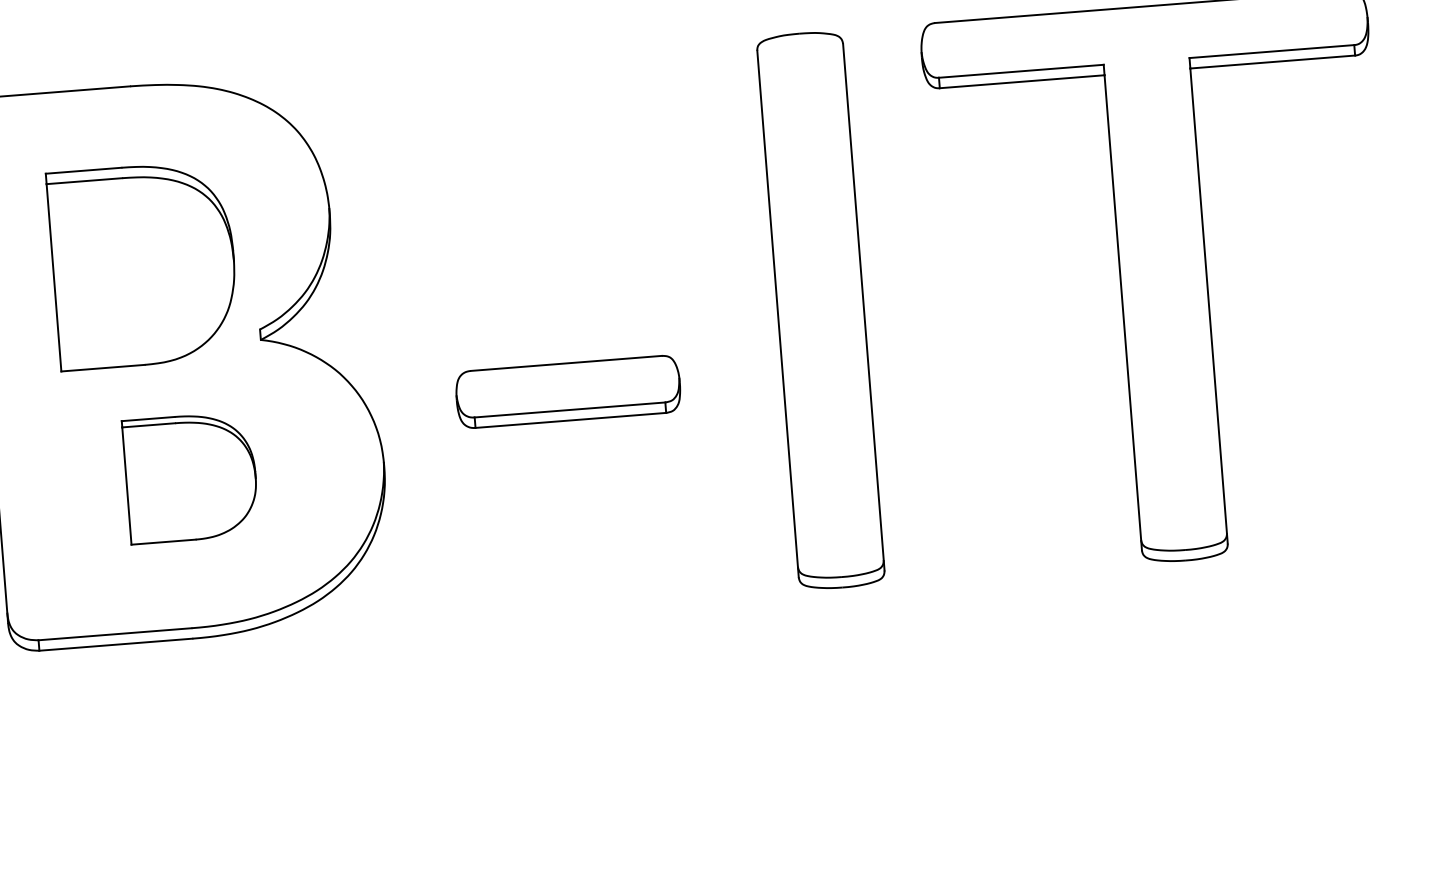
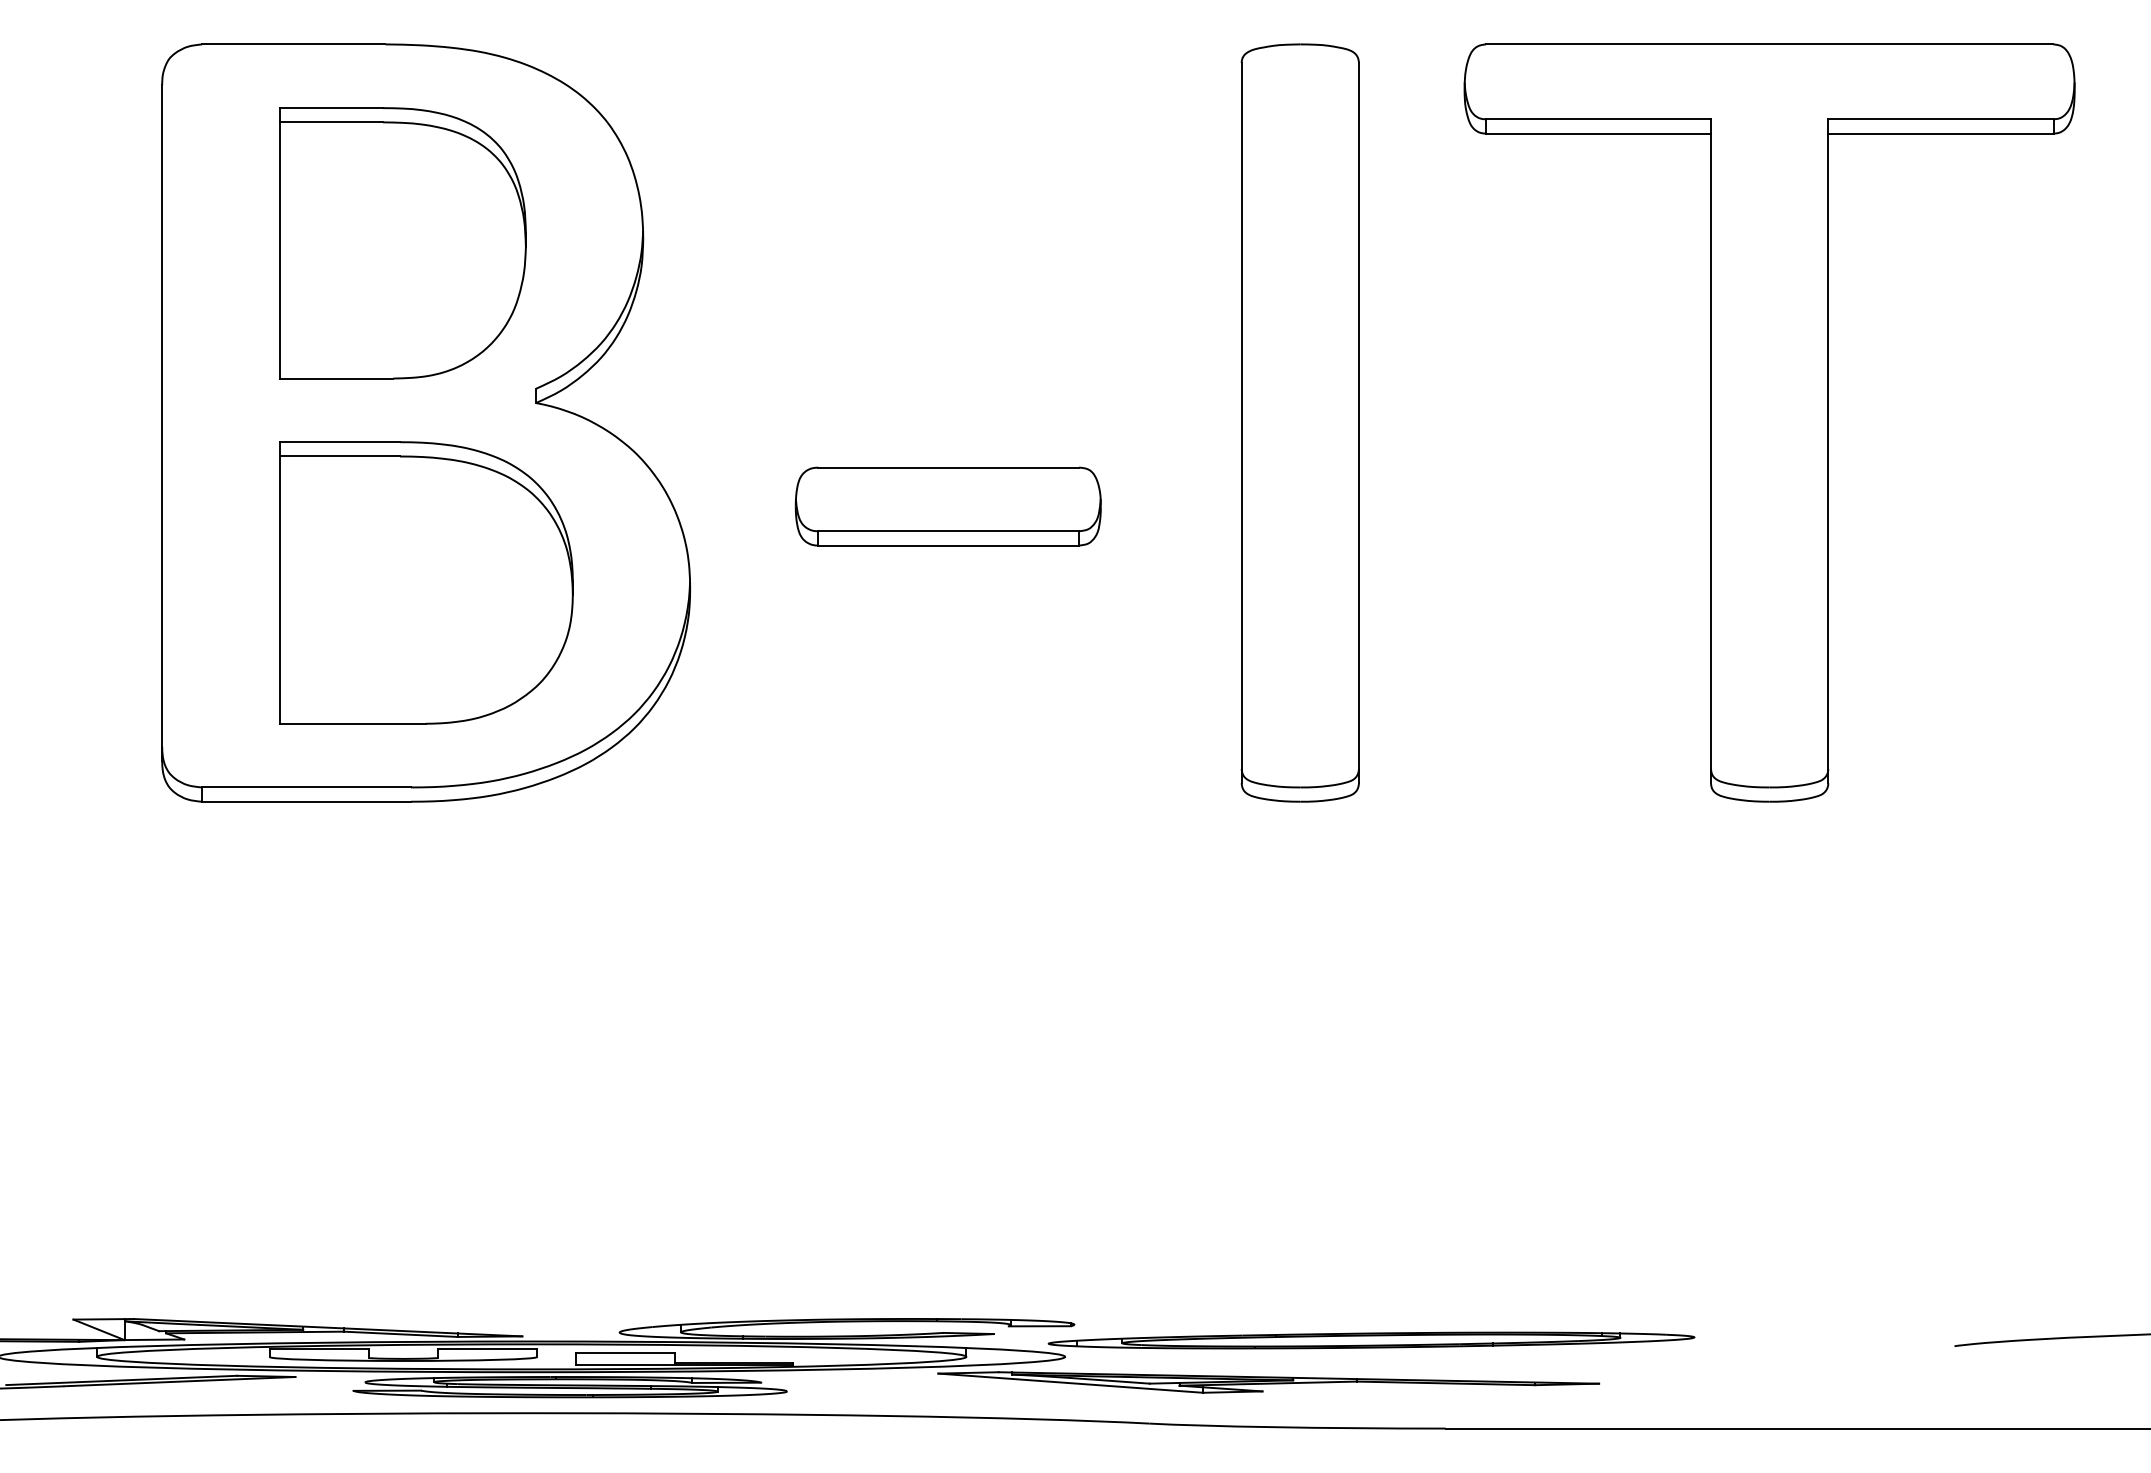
part: (143, 265) -> (402, 243), moved
part: (191, 477) -> (426, 582), size x1.67

